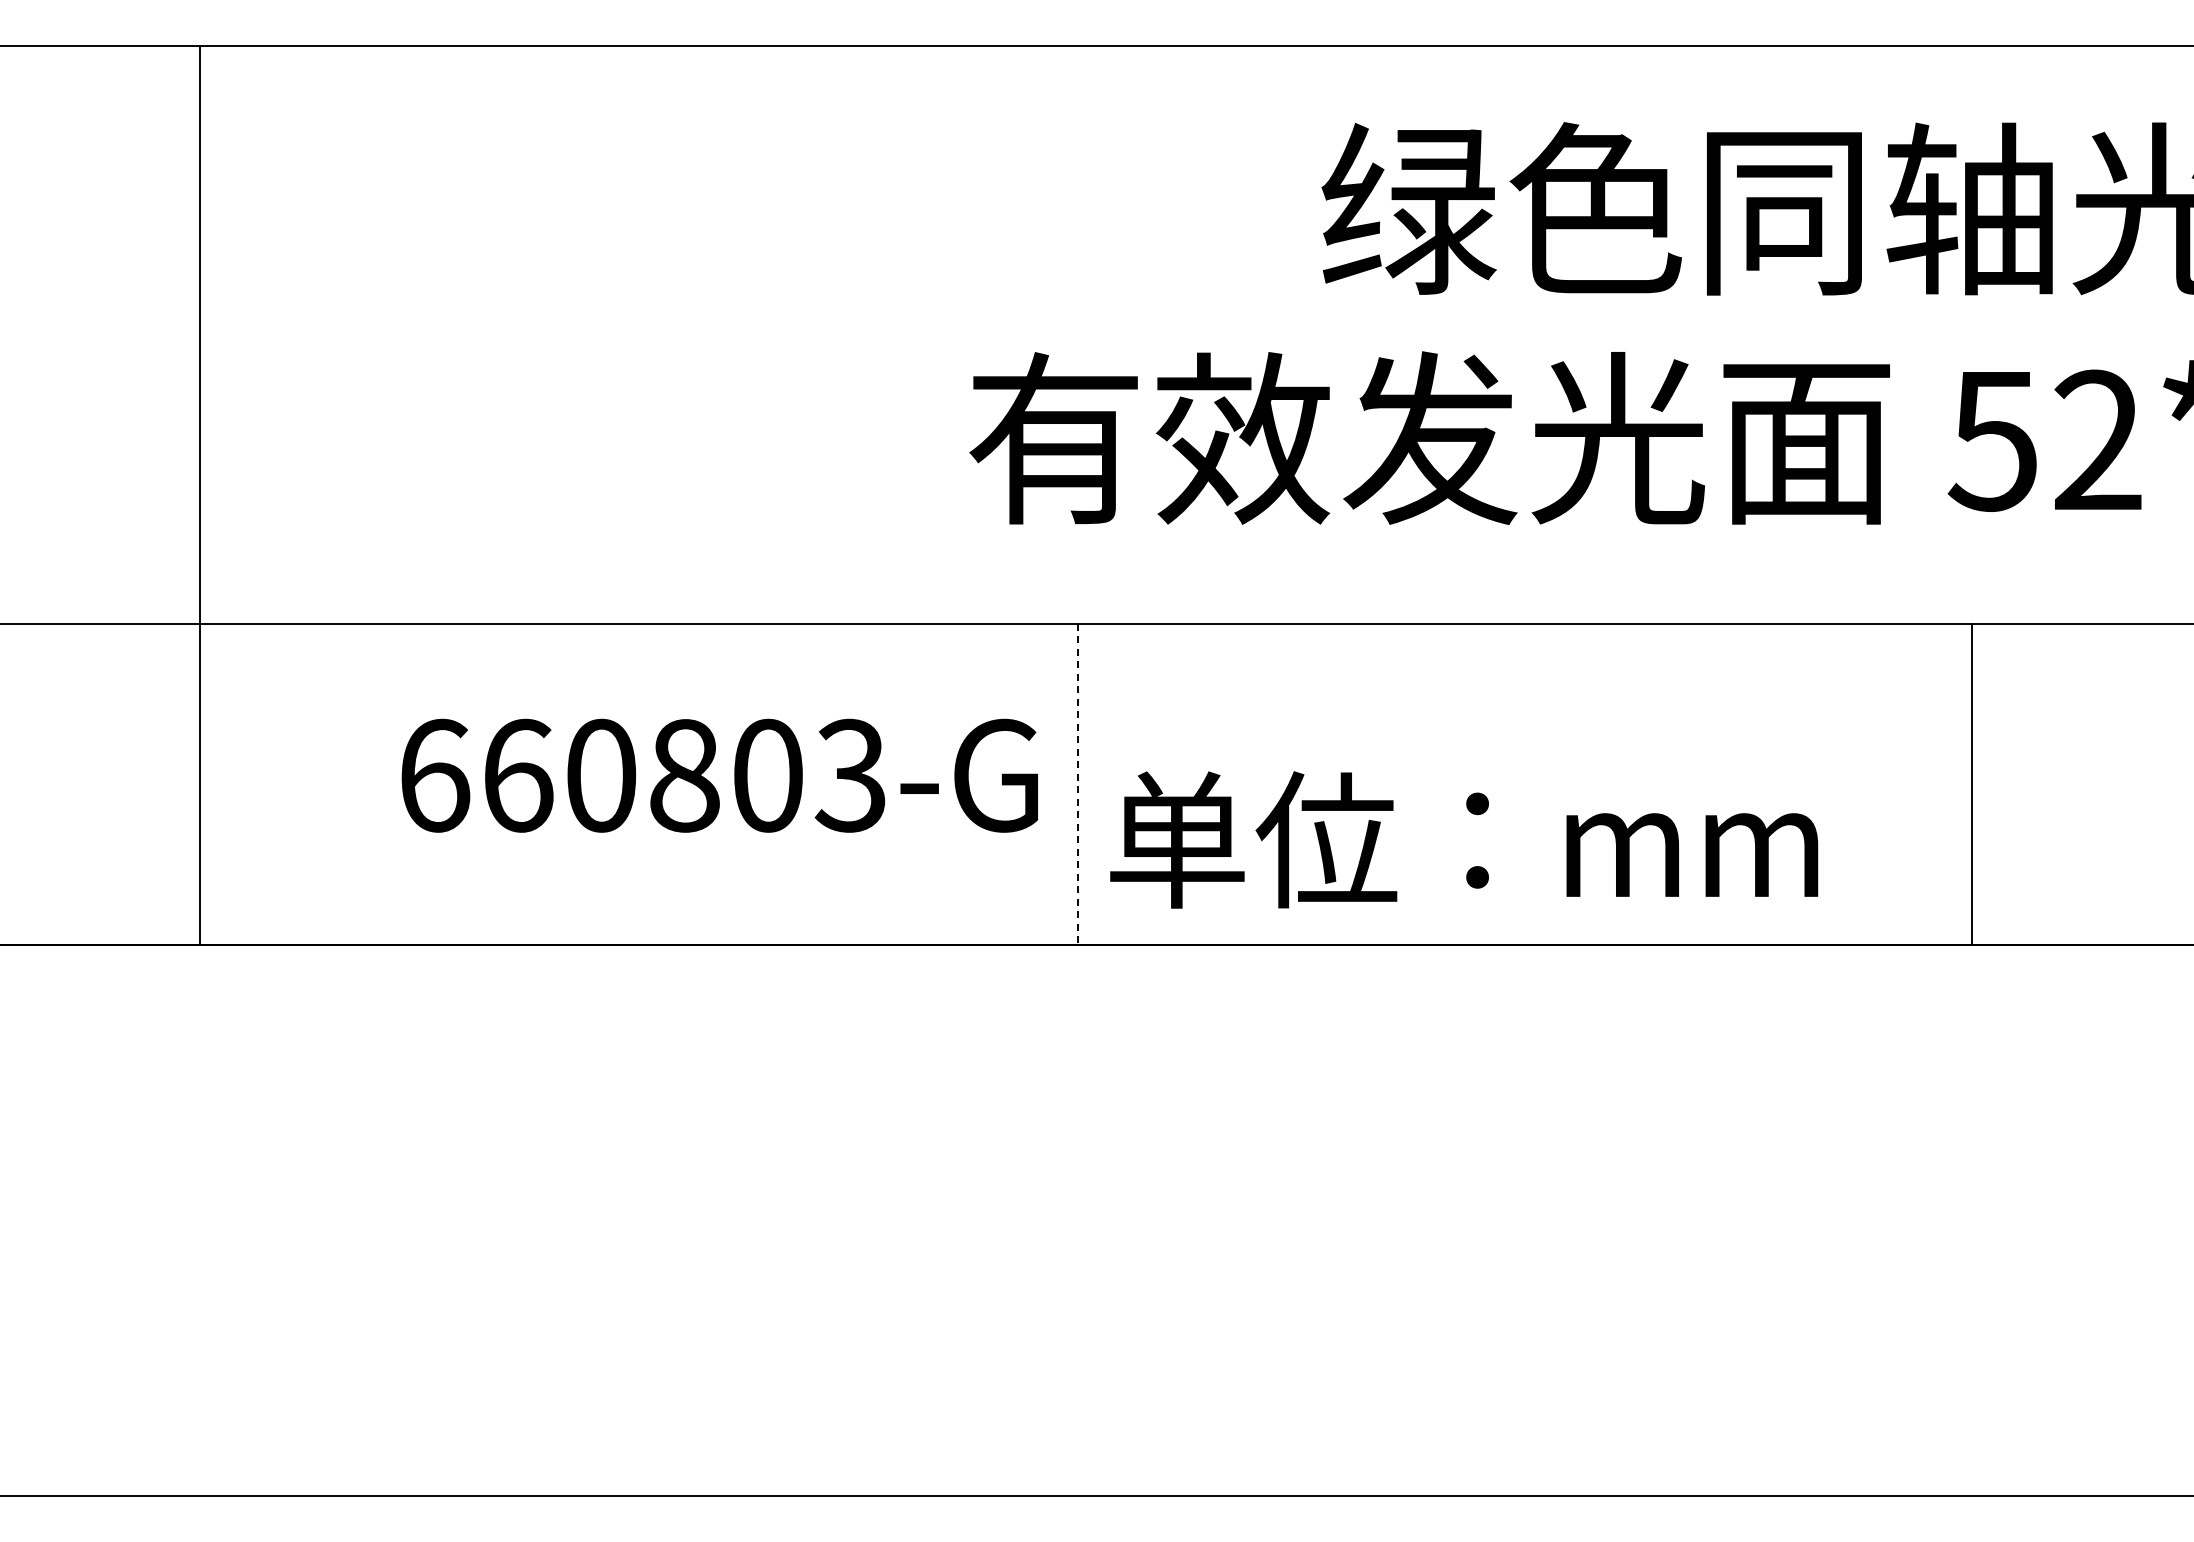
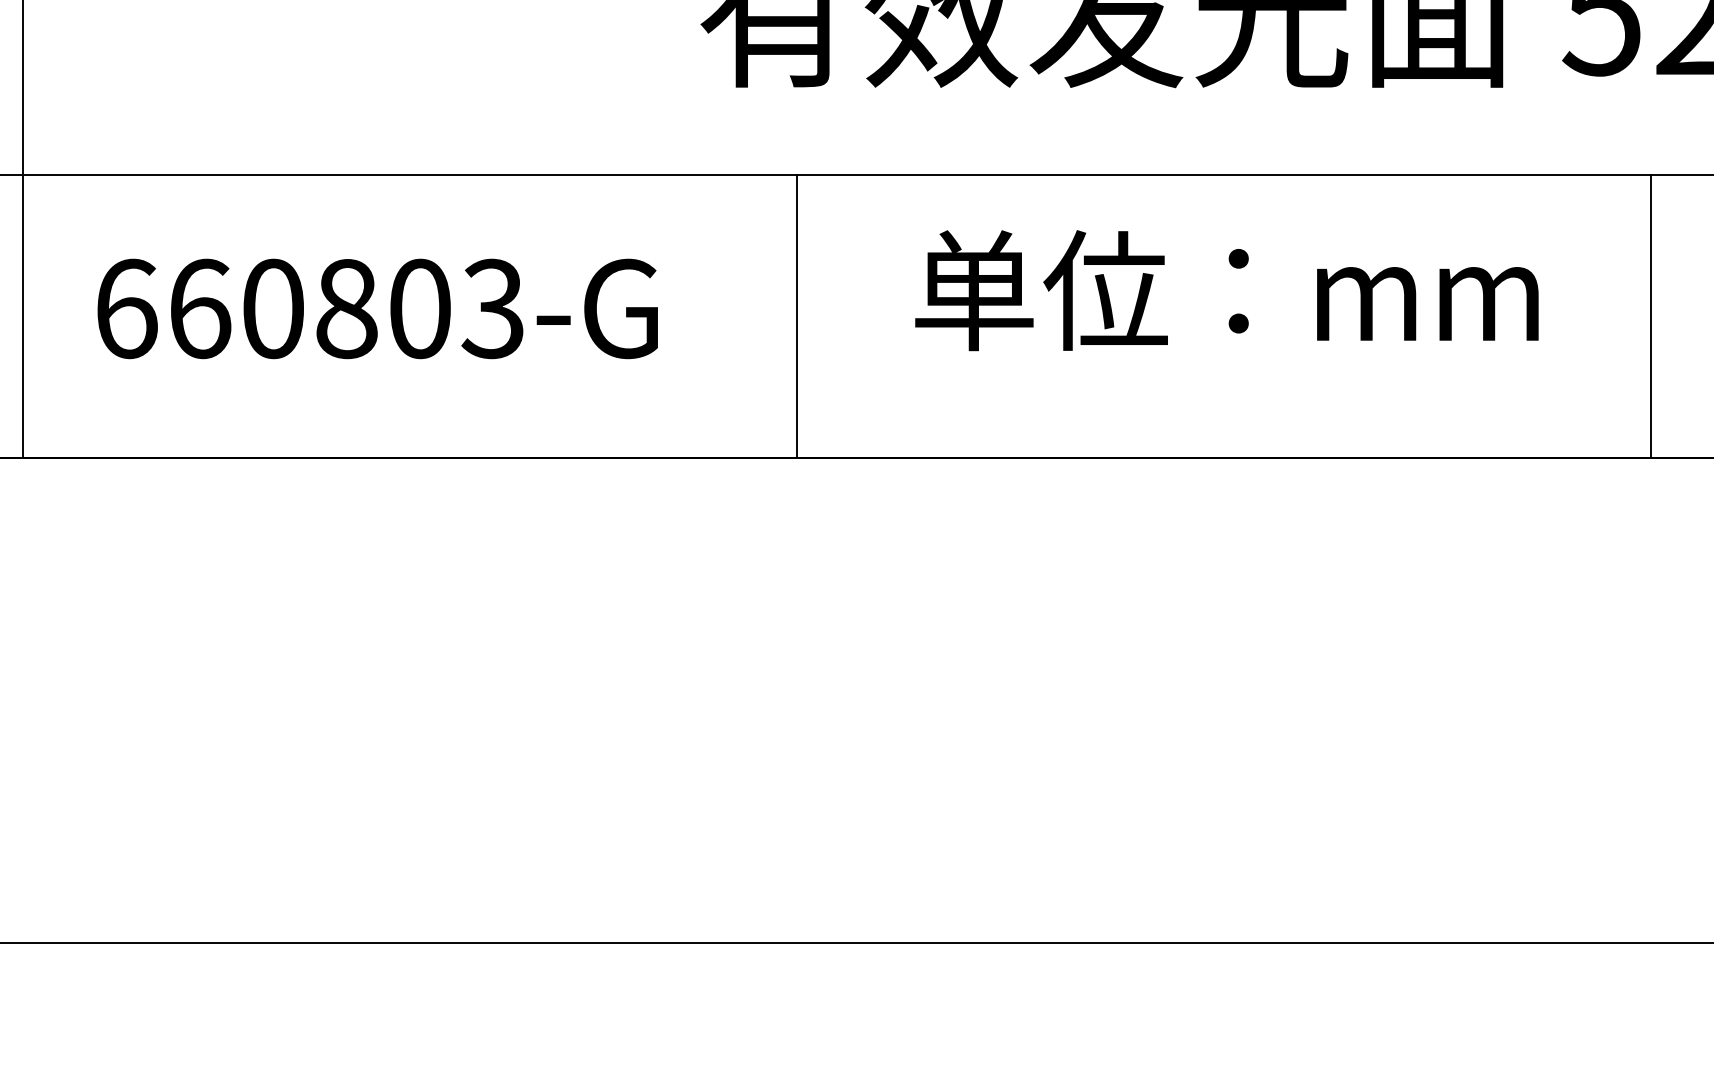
text: (719, 775) -> (377, 308), moved
line: (1078, 784) -> (796, 316), dashed -> solid
line: (1972, 784) -> (1651, 316), moved
text: (1464, 839) -> (1227, 290), moved

